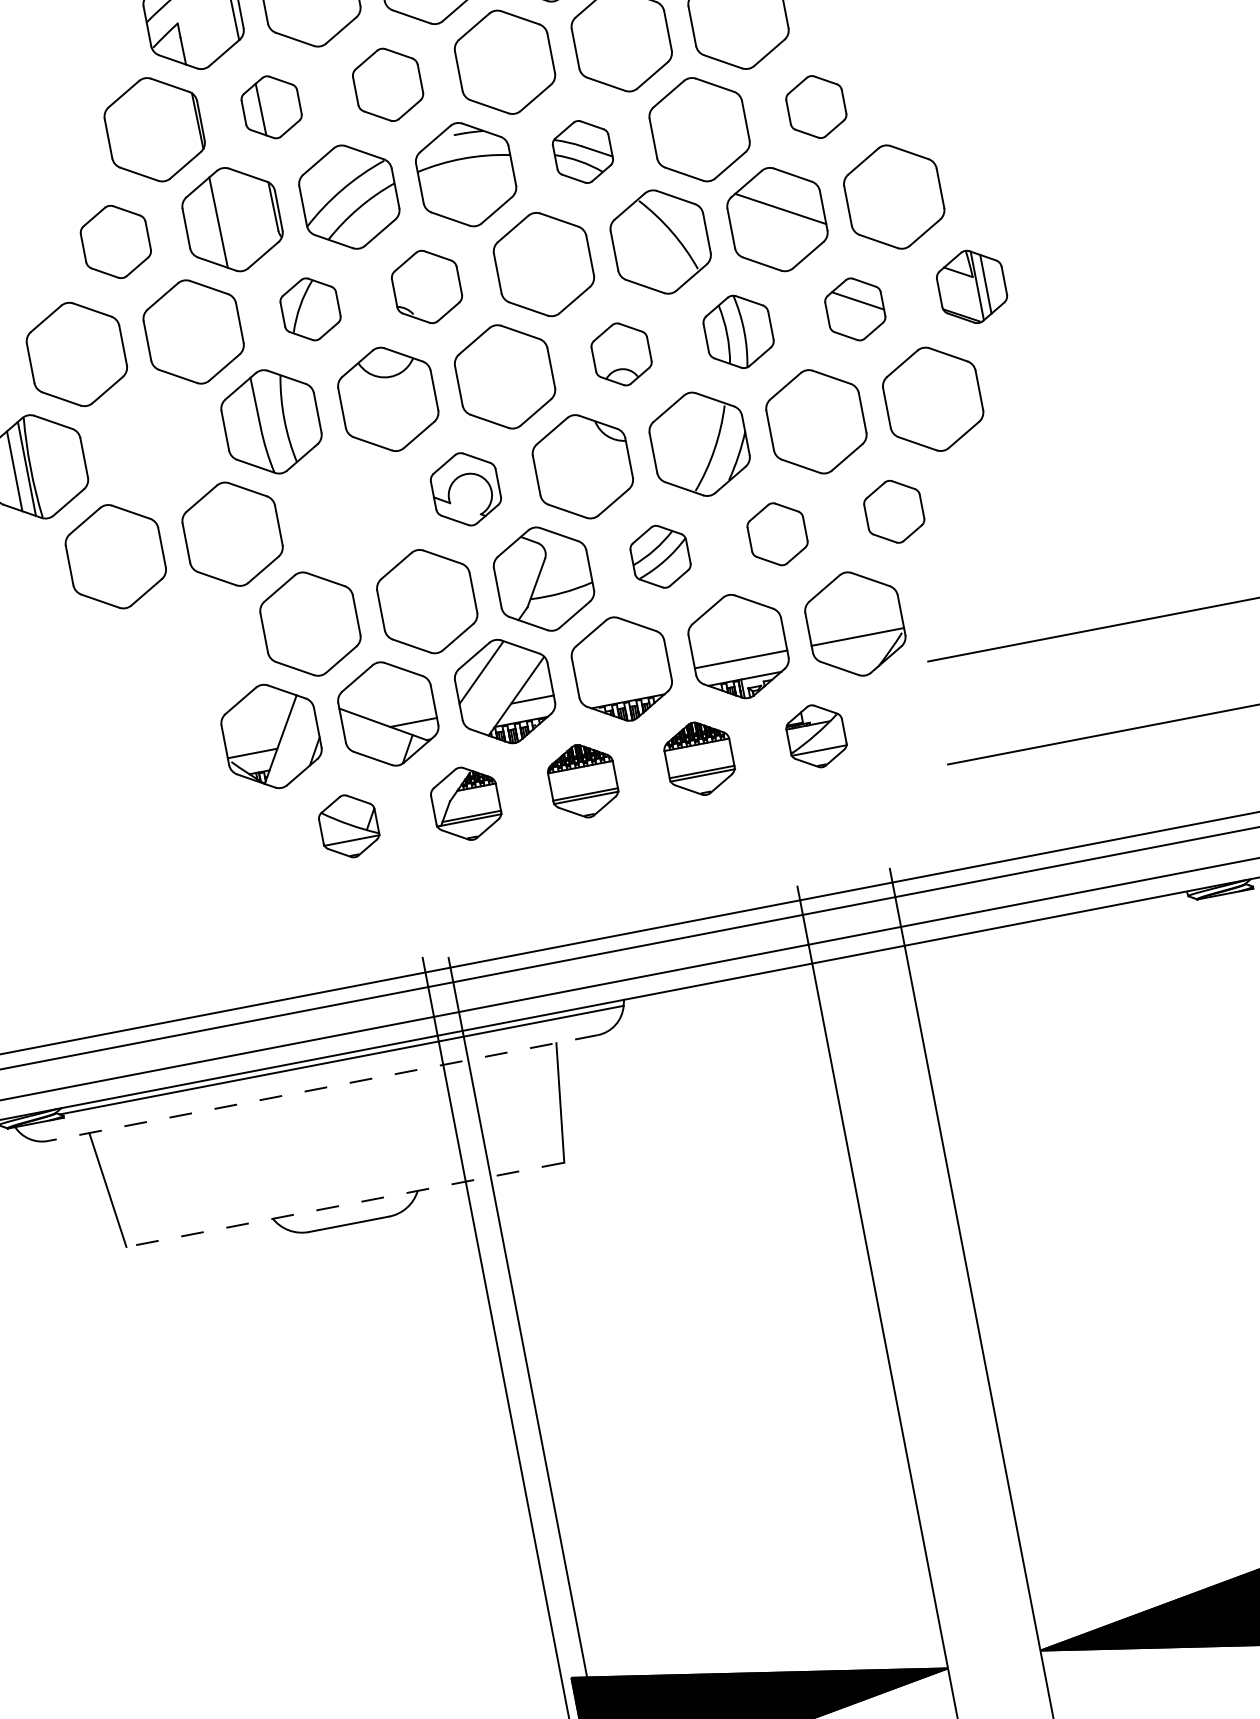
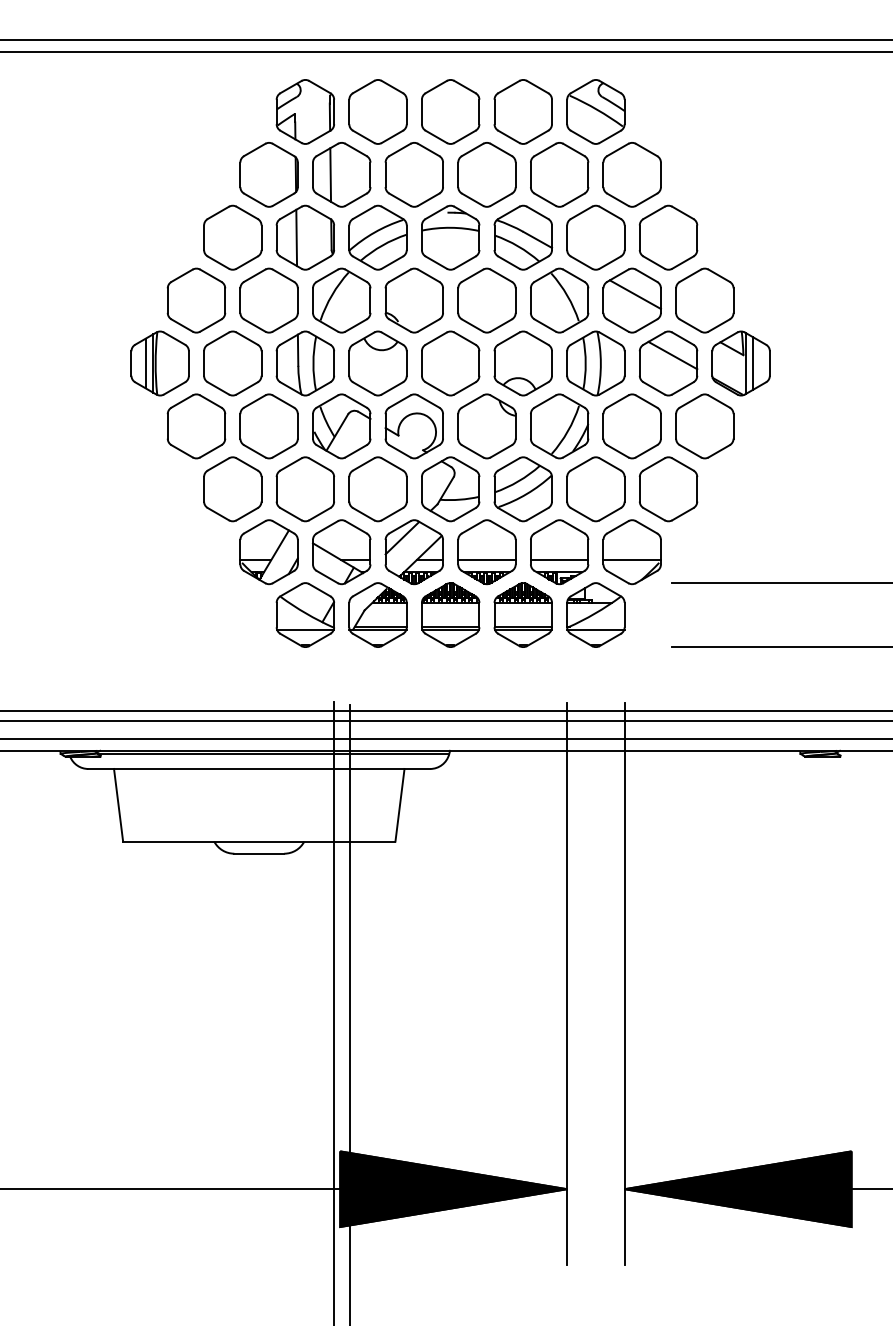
part: (386, 84) -> (413, 174), size x1.43
part: (270, 106) -> (341, 174), size x1.67
part: (816, 106) -> (668, 237), size x1.67
part: (583, 151) -> (523, 237), size x1.67
part: (115, 241) -> (232, 237), size x1.43
part: (425, 287) -> (413, 300), size x1.43
part: (971, 287) -> (740, 363), size x1.43
part: (310, 309) -> (341, 300), size x1.67
part: (855, 309) -> (668, 363), size x1.67
part: (737, 332) -> (595, 363), size x1.43
part: (620, 354) -> (522, 363), size x1.67
part: (154, 444) -> (232, 363), added
part: (464, 489) -> (413, 426), size x1.43
part: (349, 511) -> (341, 426), added
part: (894, 512) -> (668, 489), size x1.67
part: (776, 534) -> (595, 489), size x1.67
part: (659, 557) -> (522, 489), size x1.67
part: (193, 647) -> (232, 489), added
line: (623, 682) -> (486, 560), added
part: (815, 735) -> (595, 614), size x1.67
part: (698, 758) -> (522, 614), size x1.43
part: (582, 780) -> (450, 614), size x1.43
part: (465, 803) -> (377, 614), size x1.43
part: (347, 825) -> (304, 614), size x1.67
line: (323, 1087) -> (259, 768), dashed -> solid
line: (344, 1204) -> (258, 841), dashed -> solid

